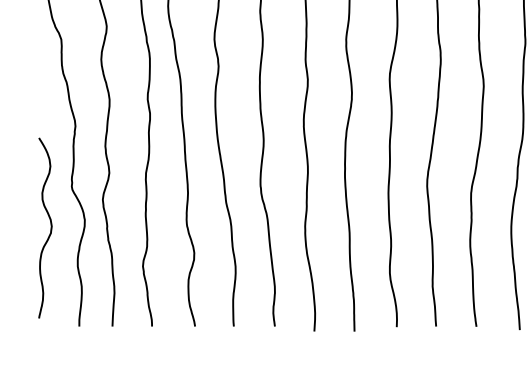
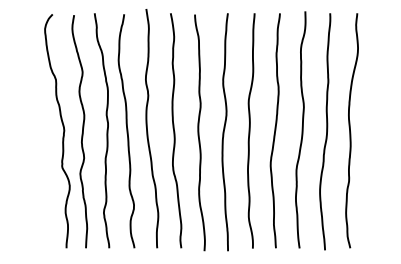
curve: (50, 228) -> (49, 190), removed

